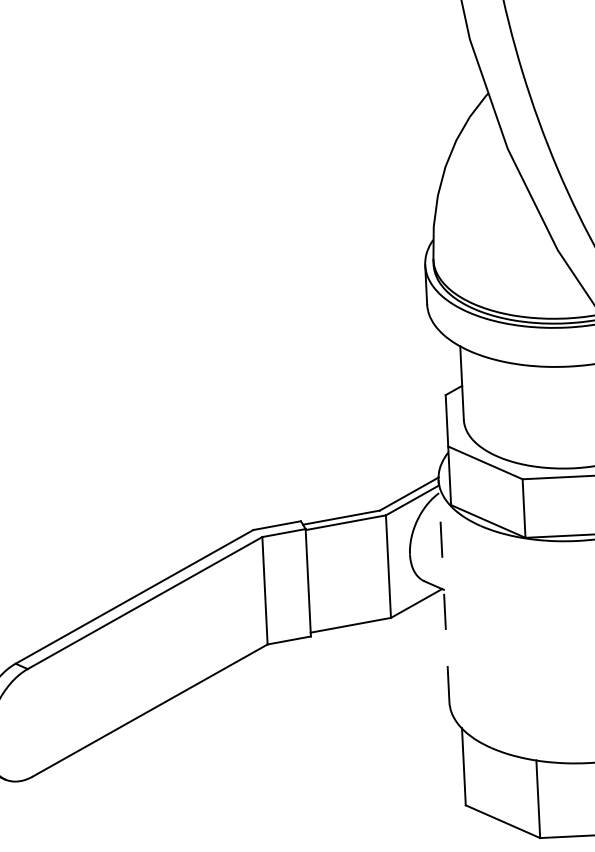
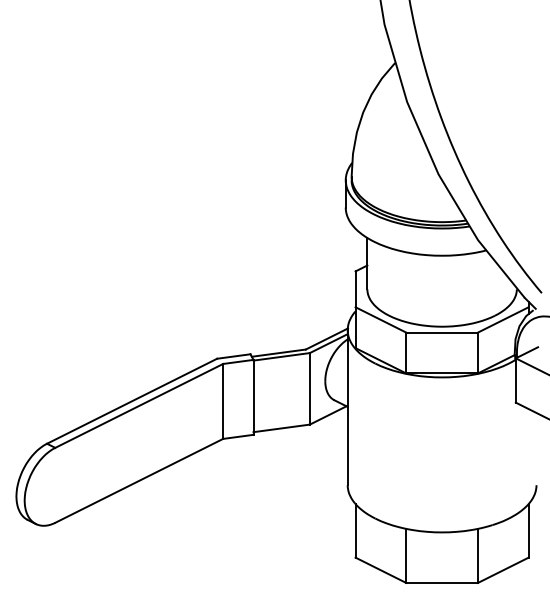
line: (443, 590) -> (347, 407), dashed -> solid

